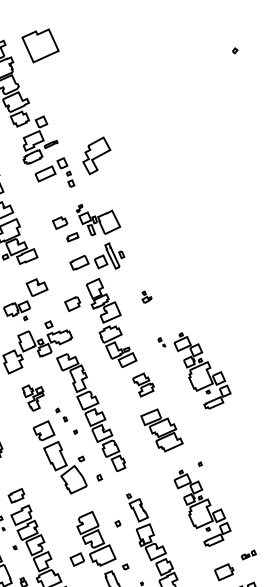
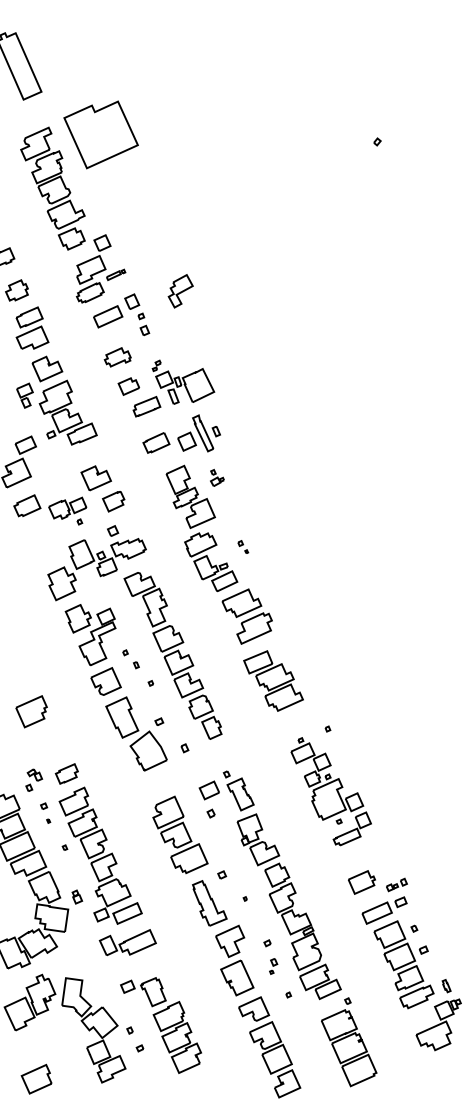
part: (40, 45) -> (100, 134), size x1.43
part: (96, 156) -> (180, 291), size x0.62
part: (52, 202) -> (117, 357), added
part: (72, 237) -> (146, 406), size x1.67
part: (147, 296) -> (217, 477), moved
part: (72, 304) -> (113, 501), moved
part: (161, 342) -> (243, 546), moved
part: (202, 370) -> (330, 596), removed
part: (142, 384) -> (246, 616), size x1.67
part: (33, 398) -> (90, 635), size x1.67
part: (248, 554) -> (396, 884), moved
part: (76, 559) -> (208, 790), moved

